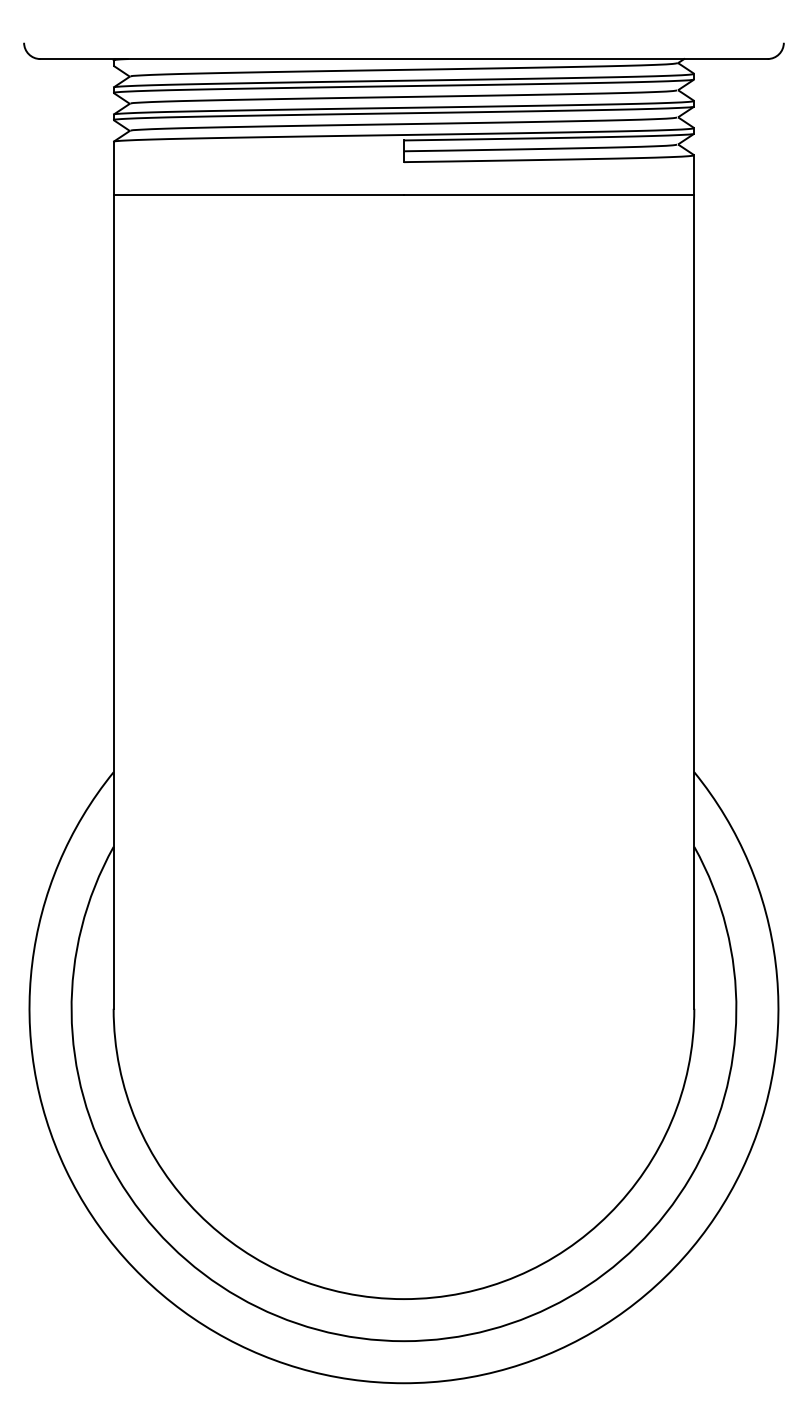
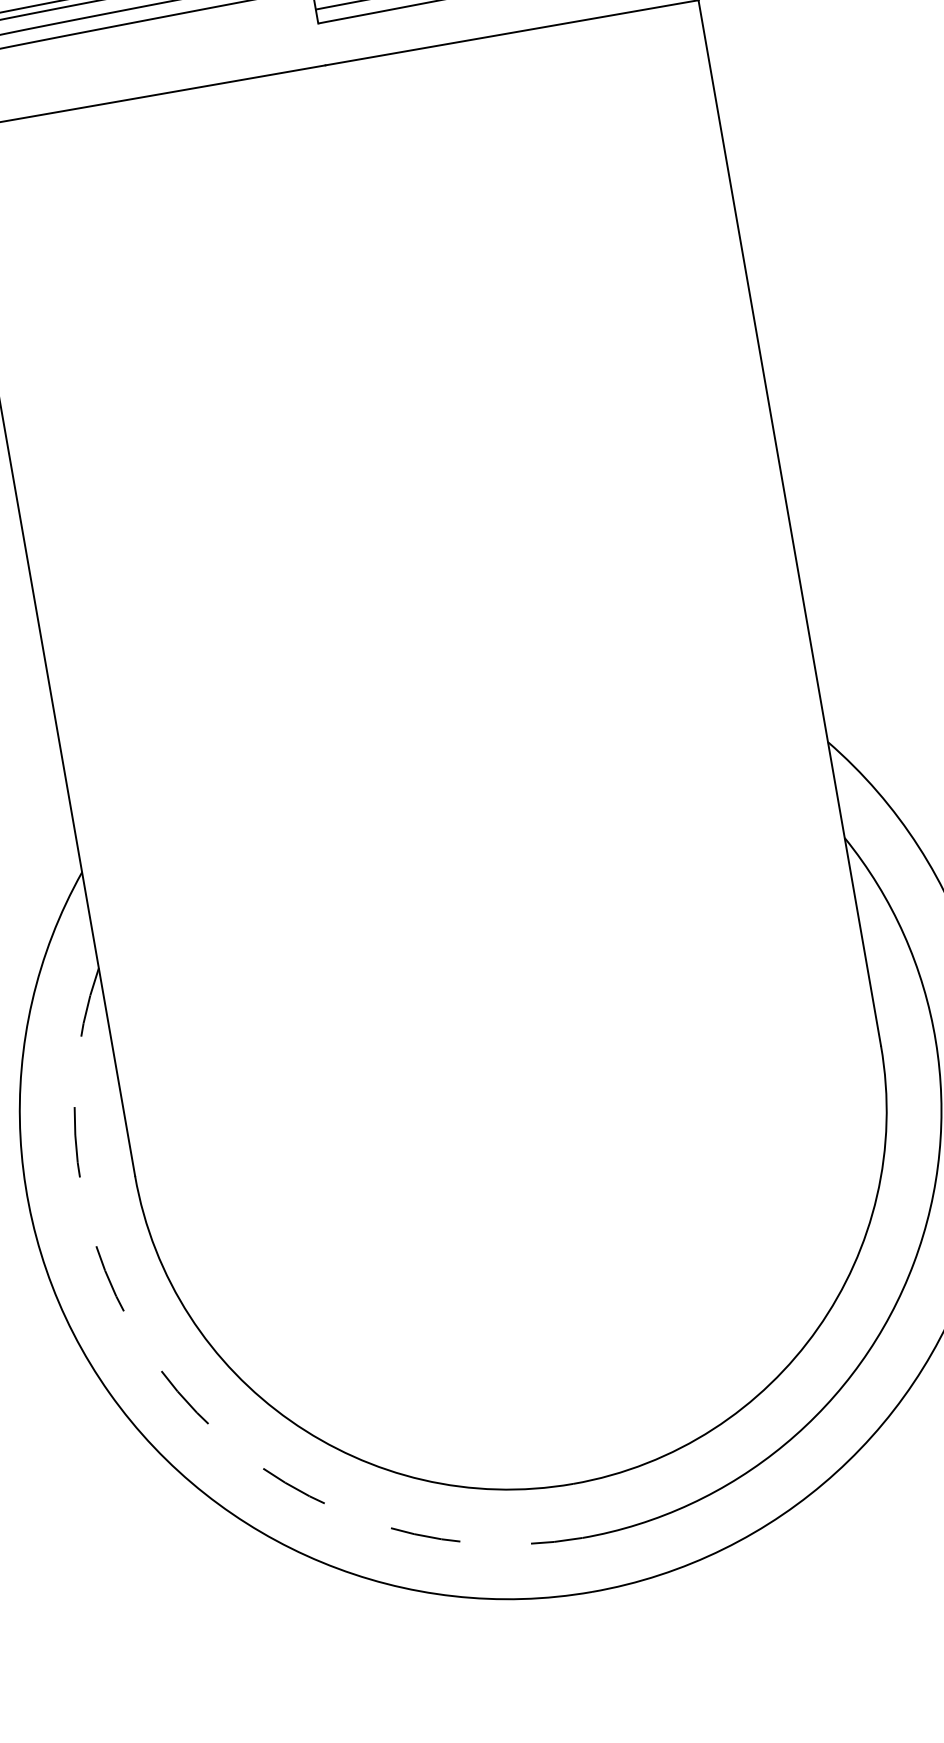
arc: (117, 1177) -> (177, 1391), solid -> dashed

